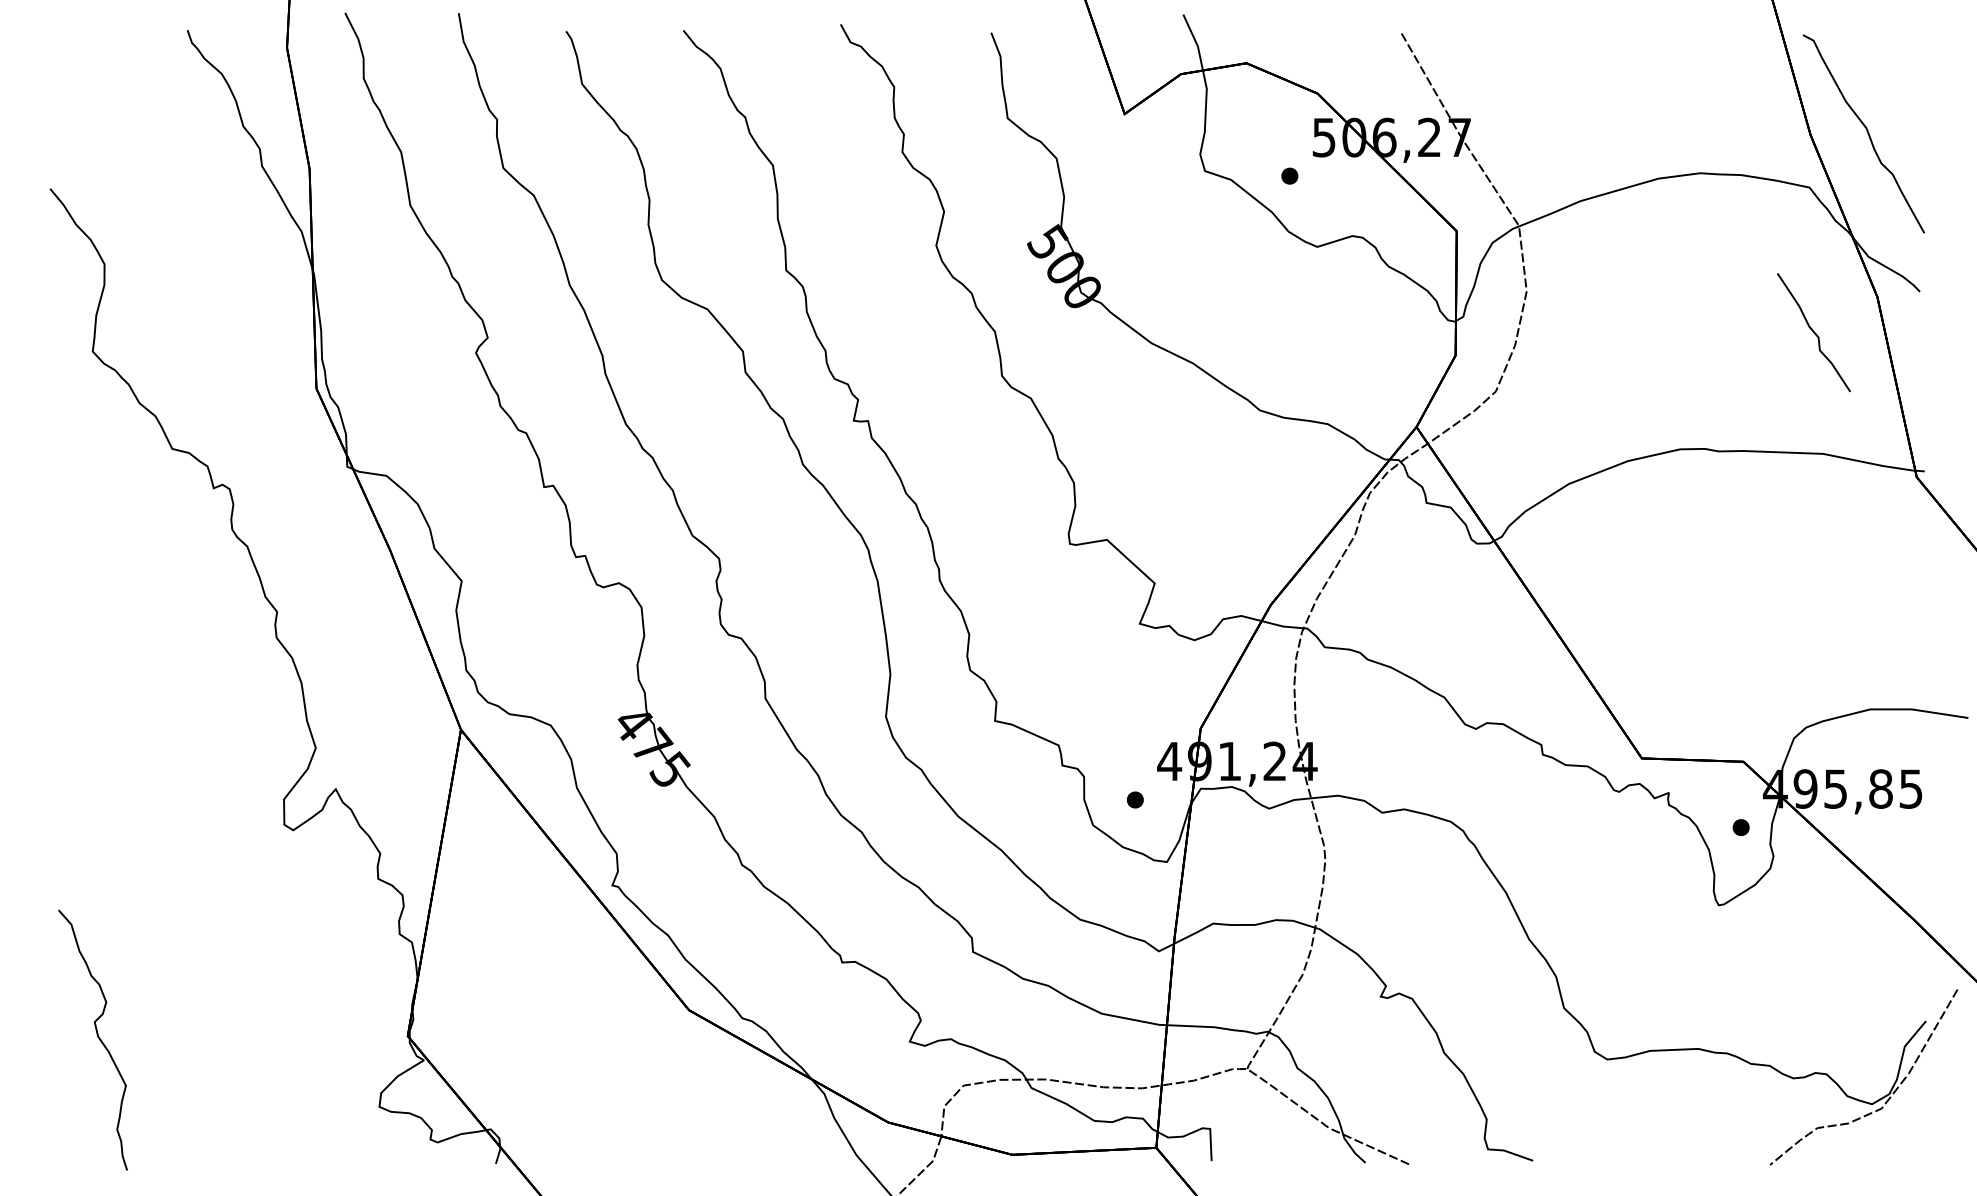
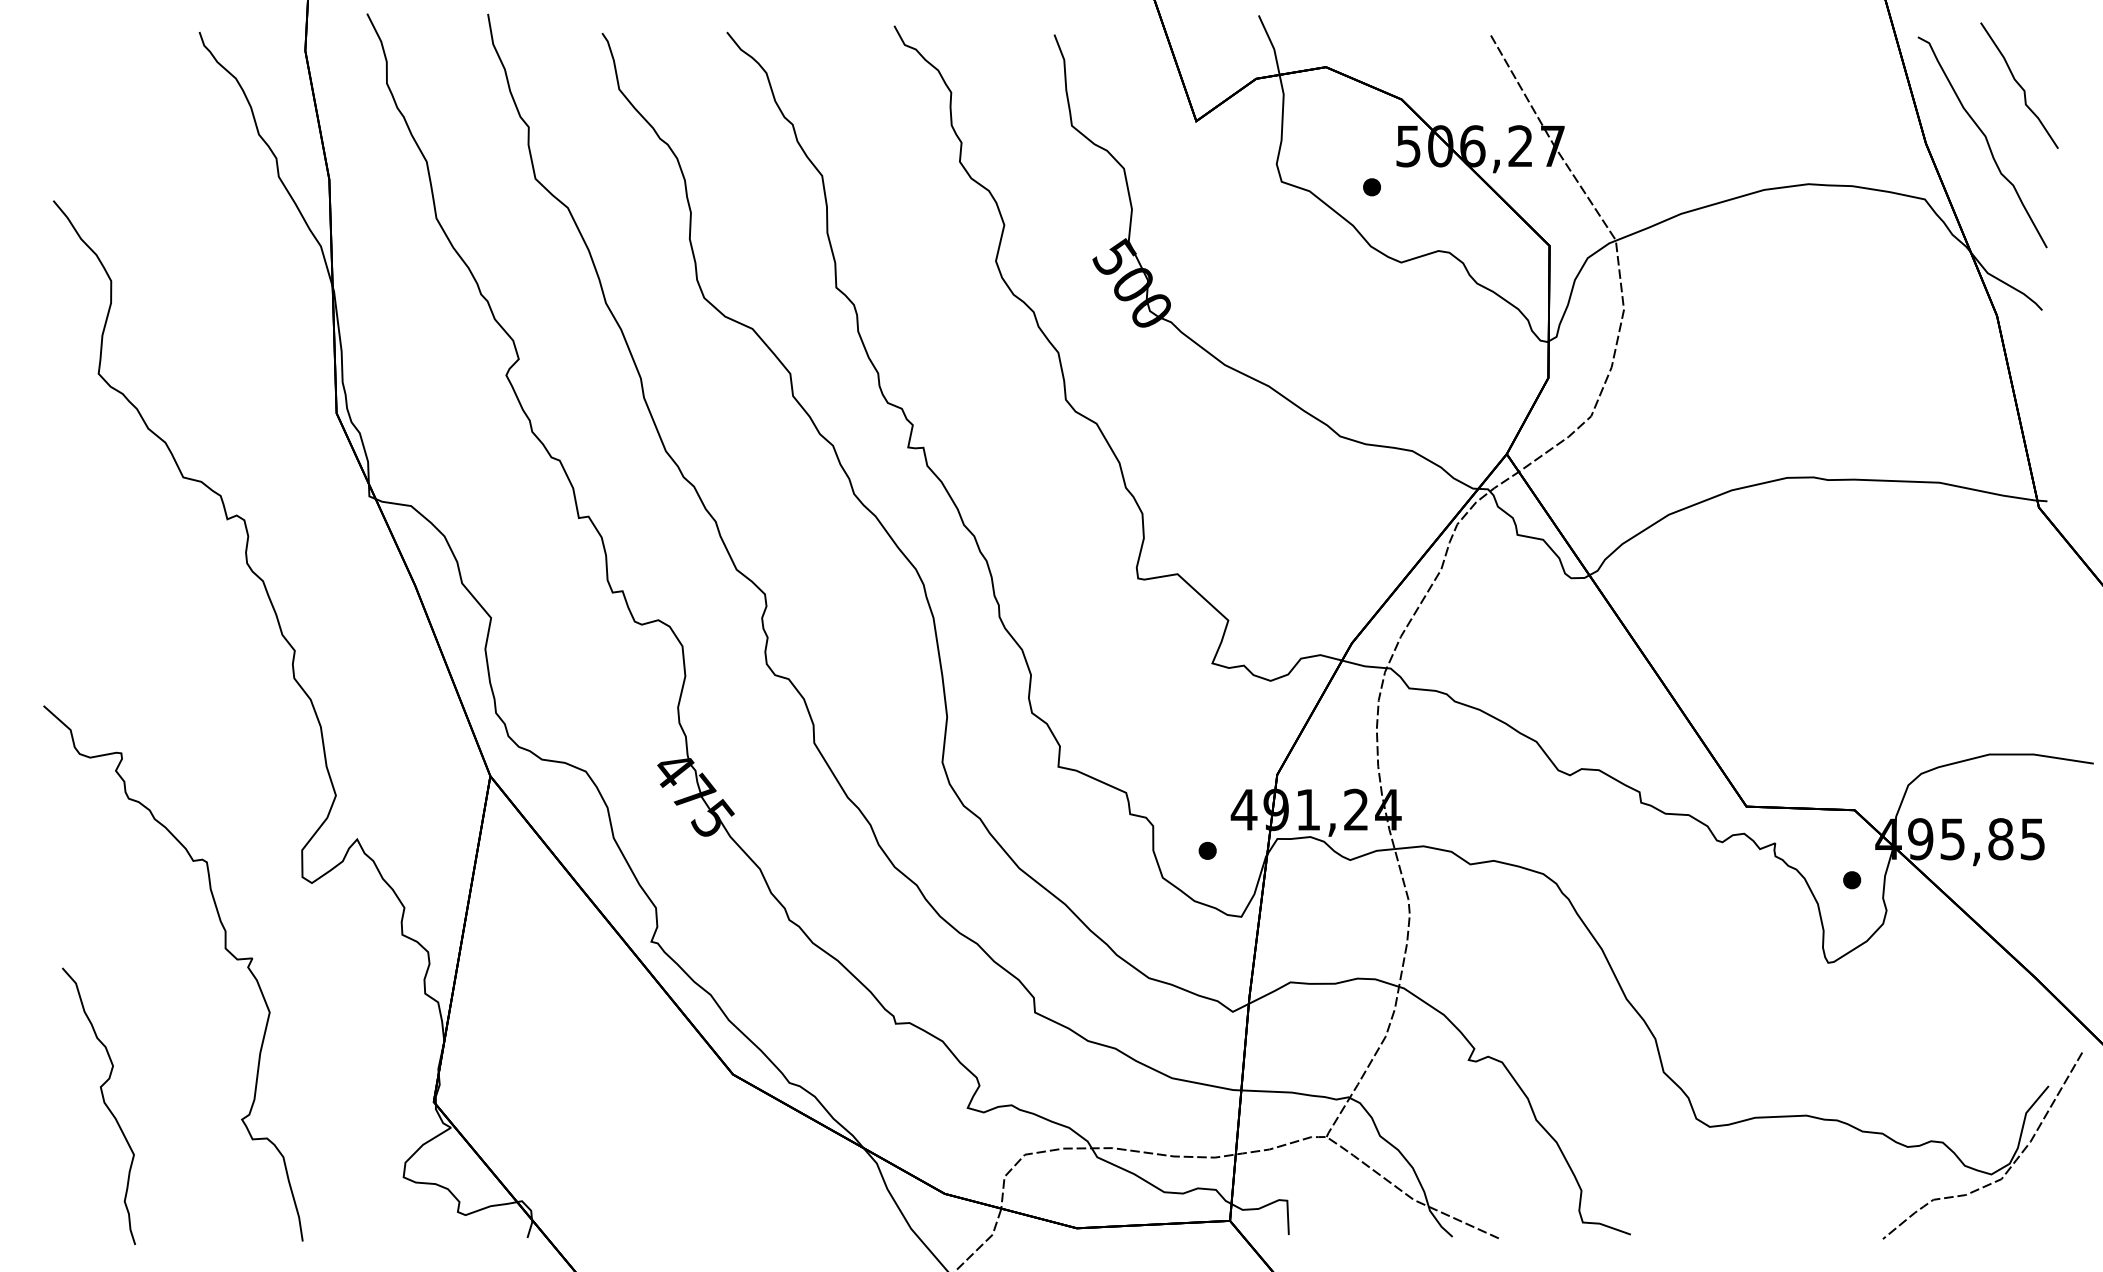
curve: (1813, 332) -> (2019, 85), moved
curve: (211, 891) -> (224, 948), added

